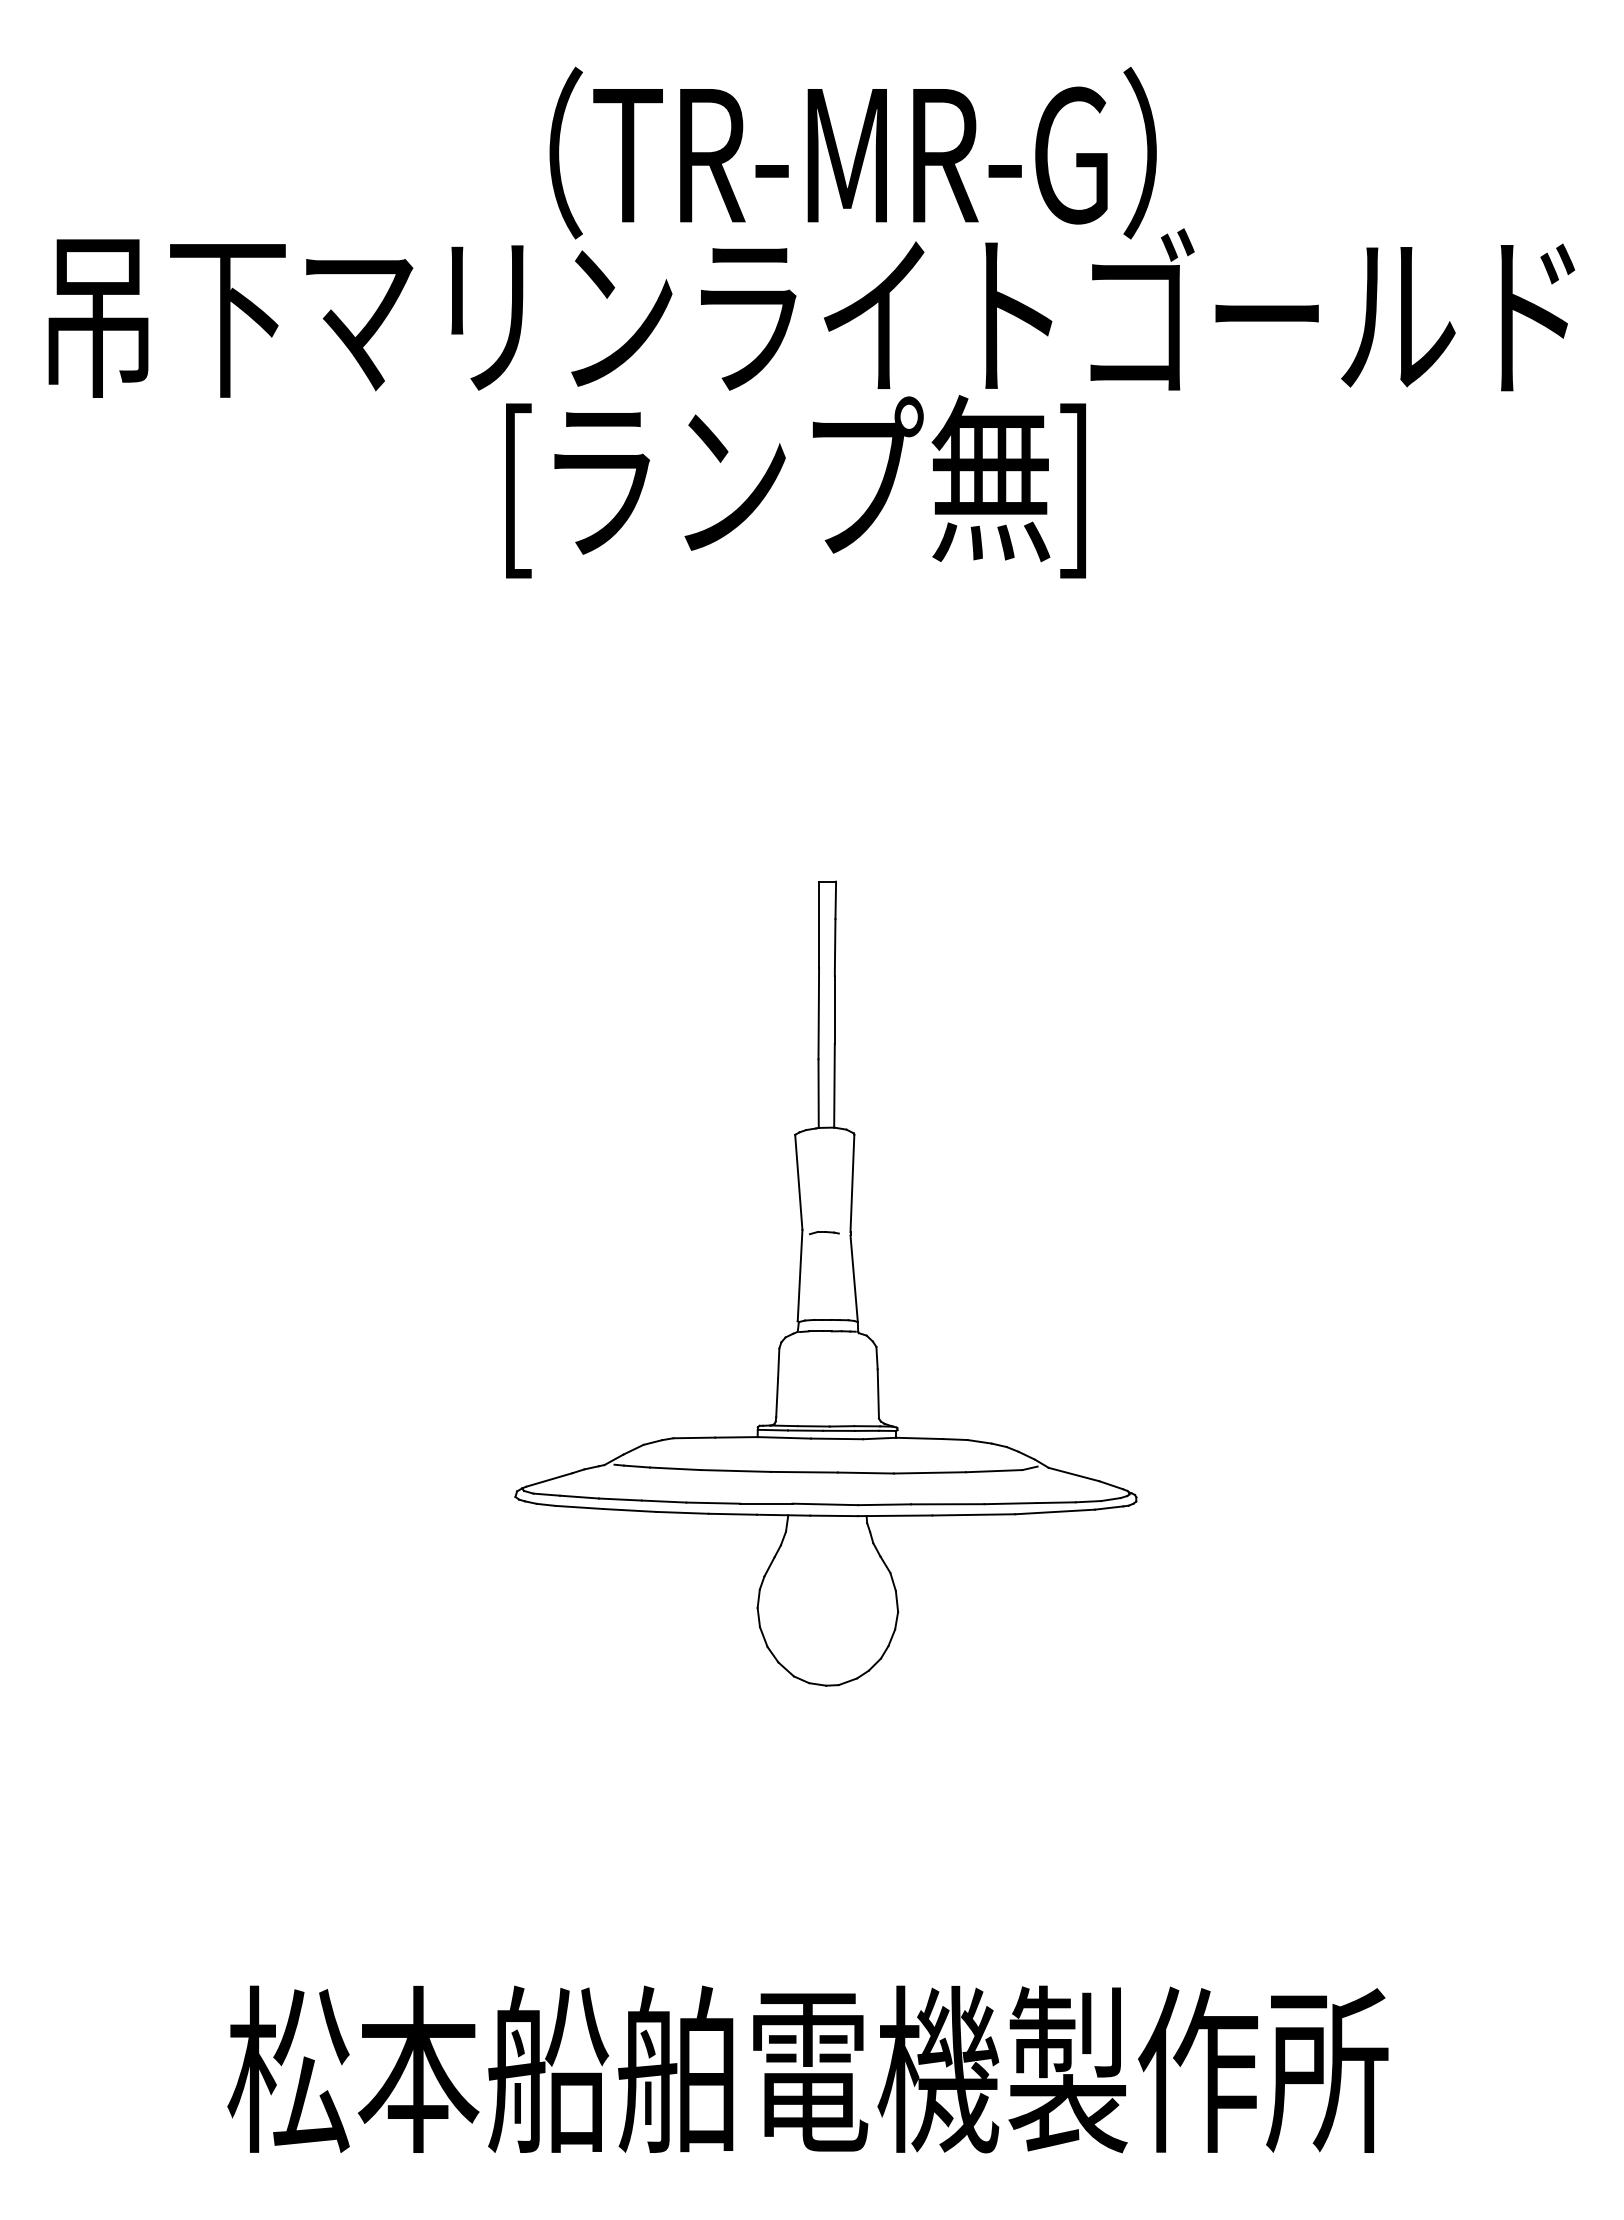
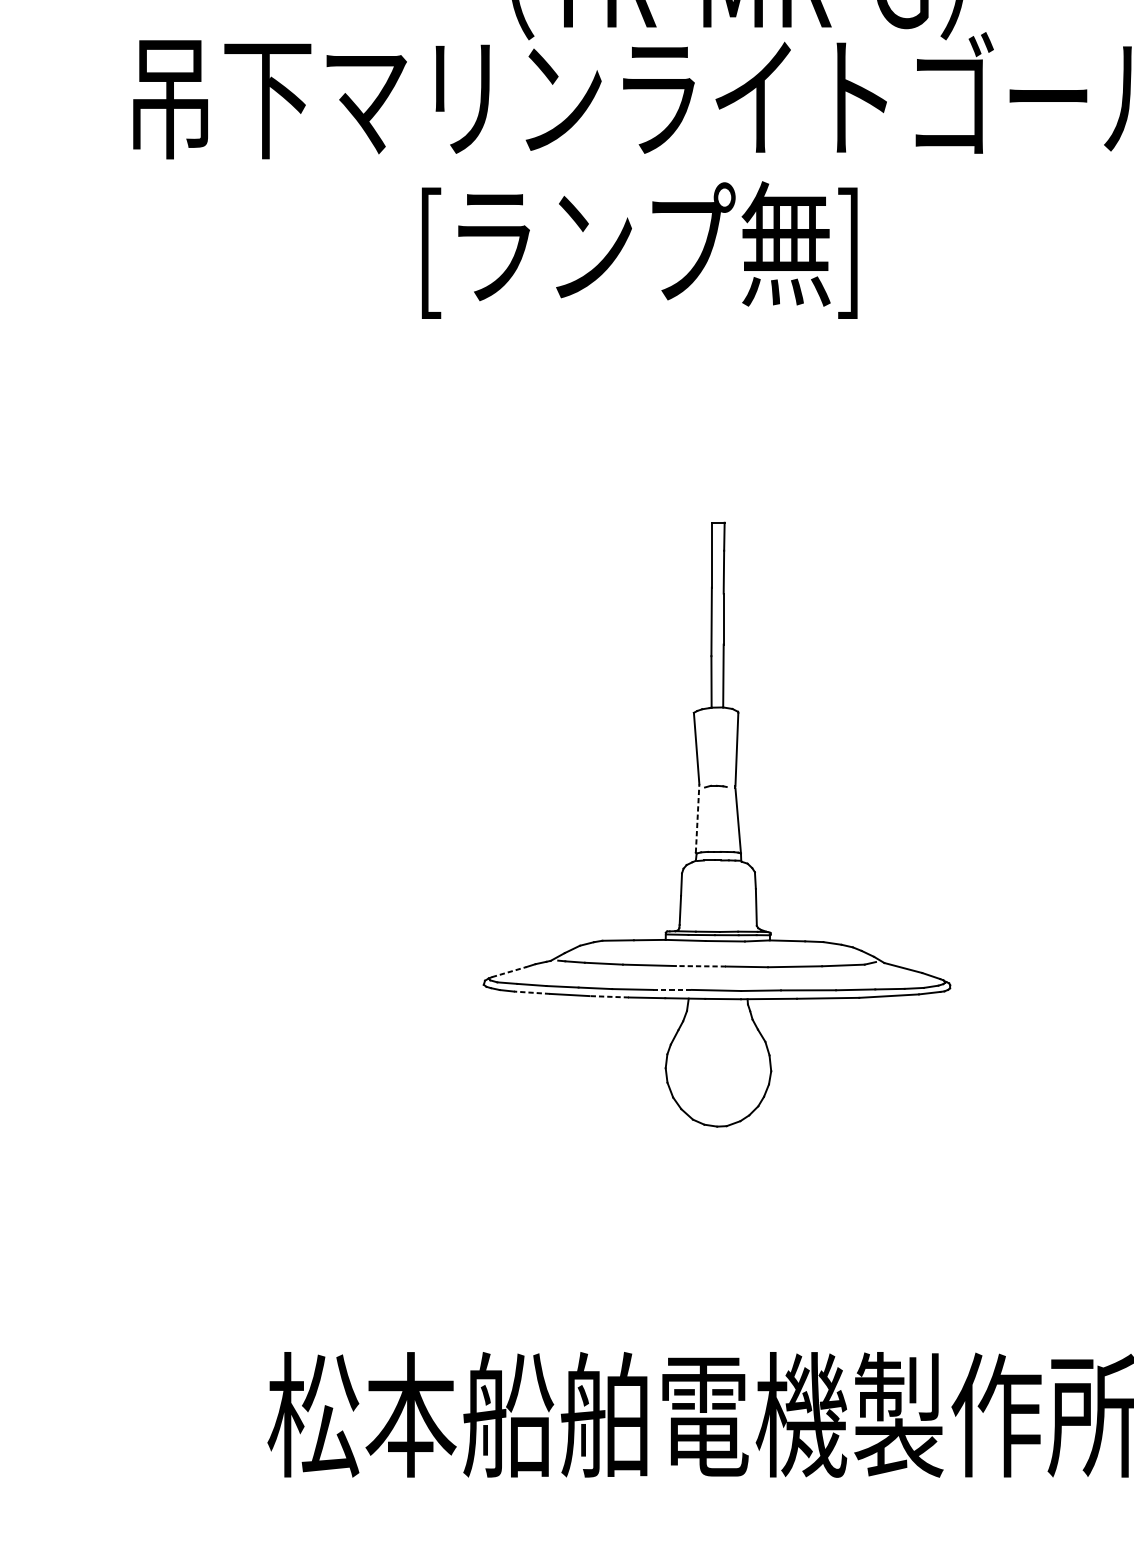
text: (795, 486) -> (639, 249), moved
line: (800, 1275) -> (697, 818), solid -> dashed
line: (804, 1472) -> (700, 966), solid -> dashed
line: (549, 1479) -> (509, 971), solid -> dashed
line: (767, 1503) -> (673, 989), solid -> dashed
line: (579, 1507) -> (531, 992), solid -> dashed
line: (681, 1512) -> (608, 996), solid -> dashed

